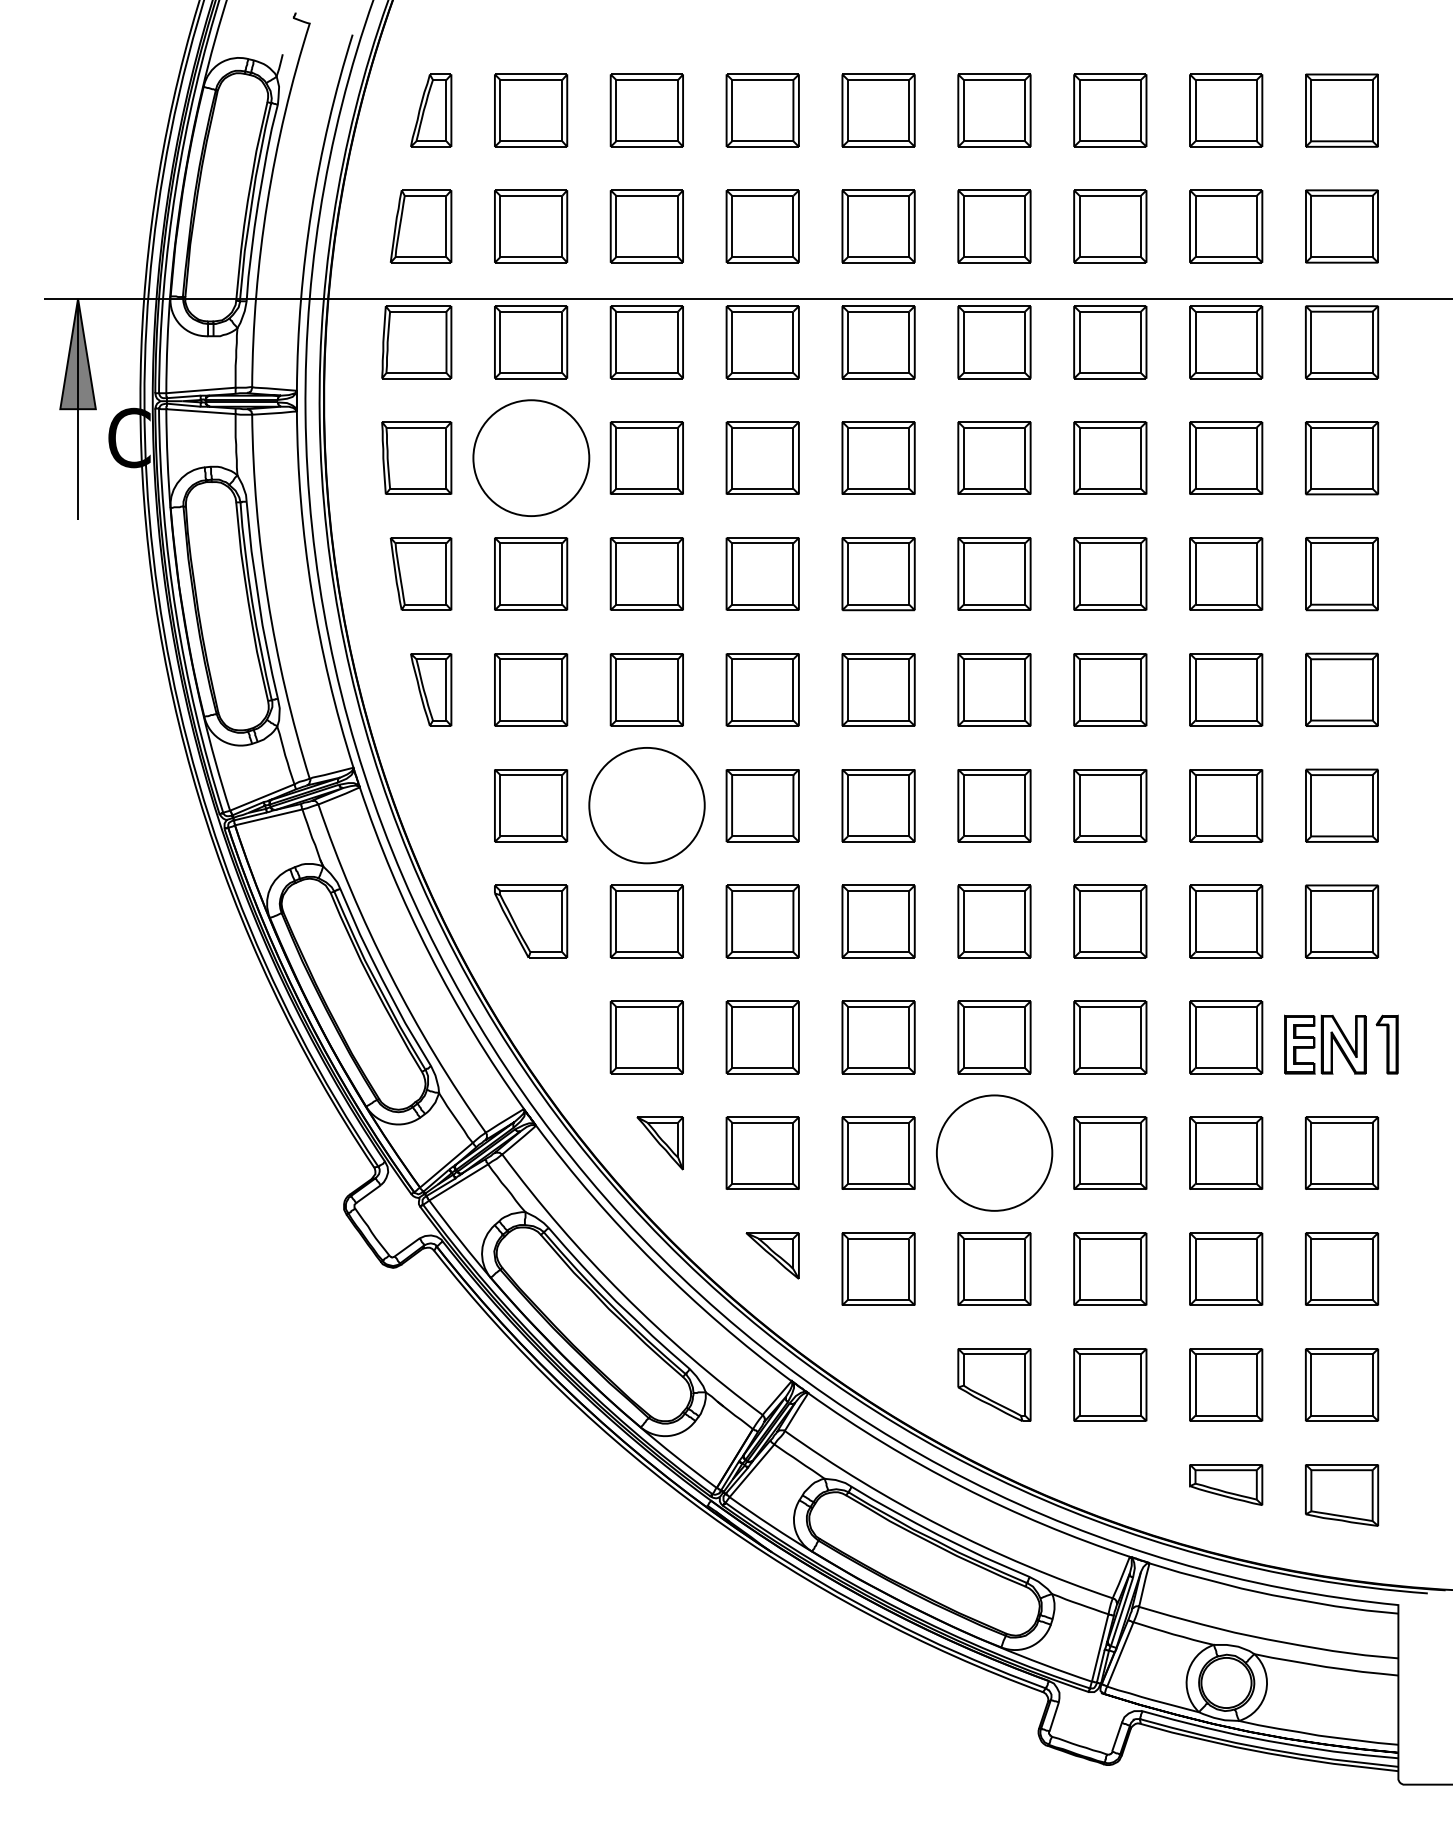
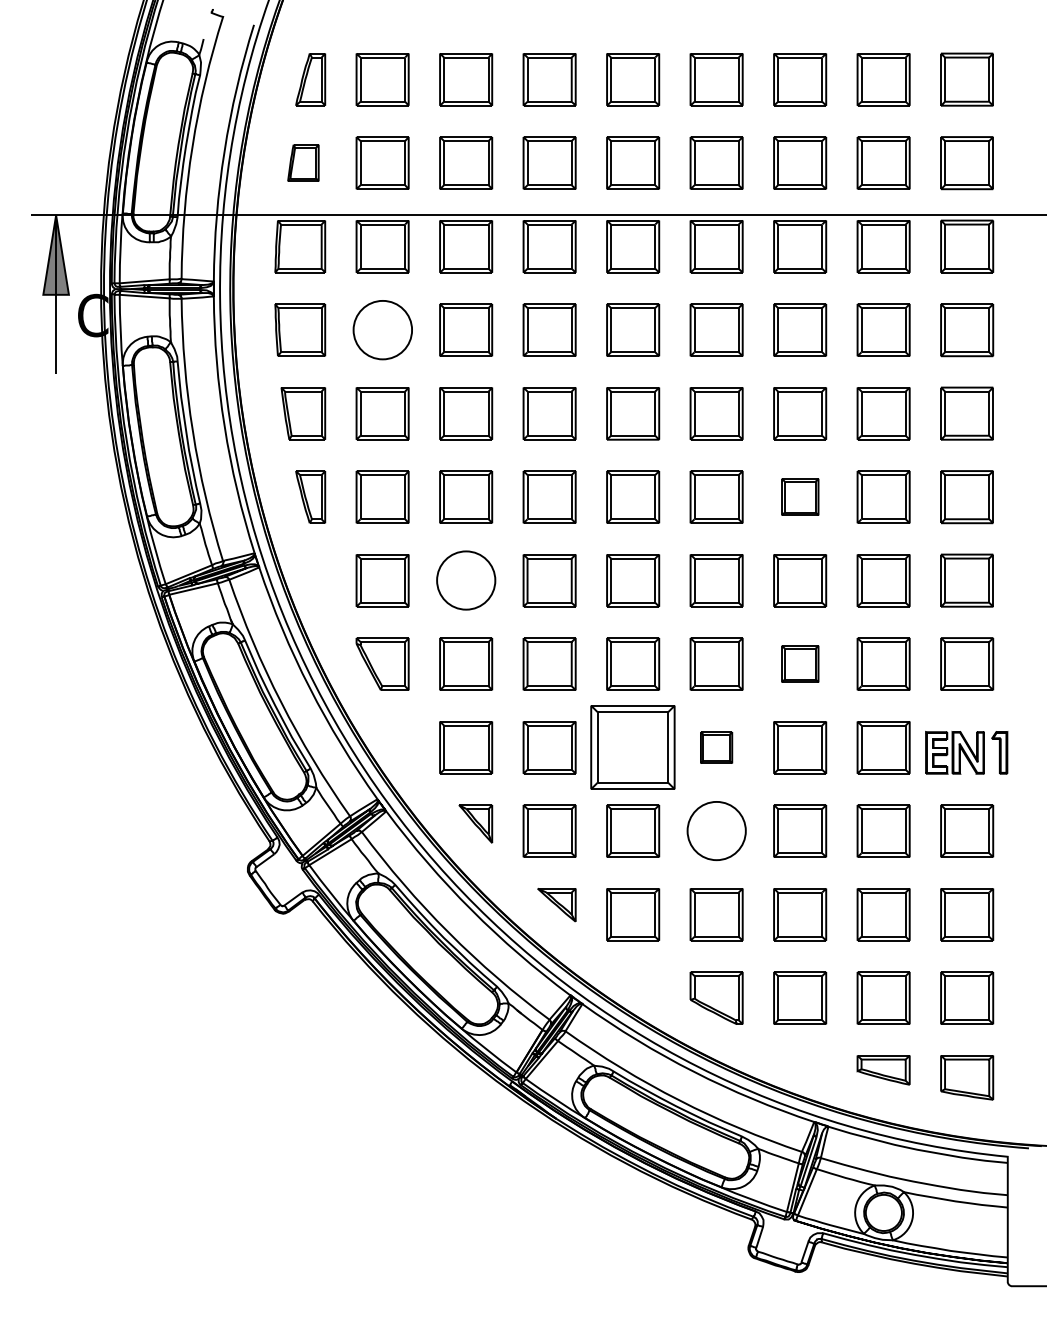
part: (421, 225) -> (303, 162), size x0.7
circle: (530, 457) -> (382, 329), size x0.7
part: (1110, 688) -> (800, 496), size x0.7
circle: (646, 805) -> (465, 580), size x0.7
part: (1110, 920) -> (800, 663), size x0.7
part: (879, 1037) -> (633, 747), size x1.6
part: (994, 1037) -> (716, 747), size x0.6
circle: (994, 1152) -> (716, 830), size x0.7

